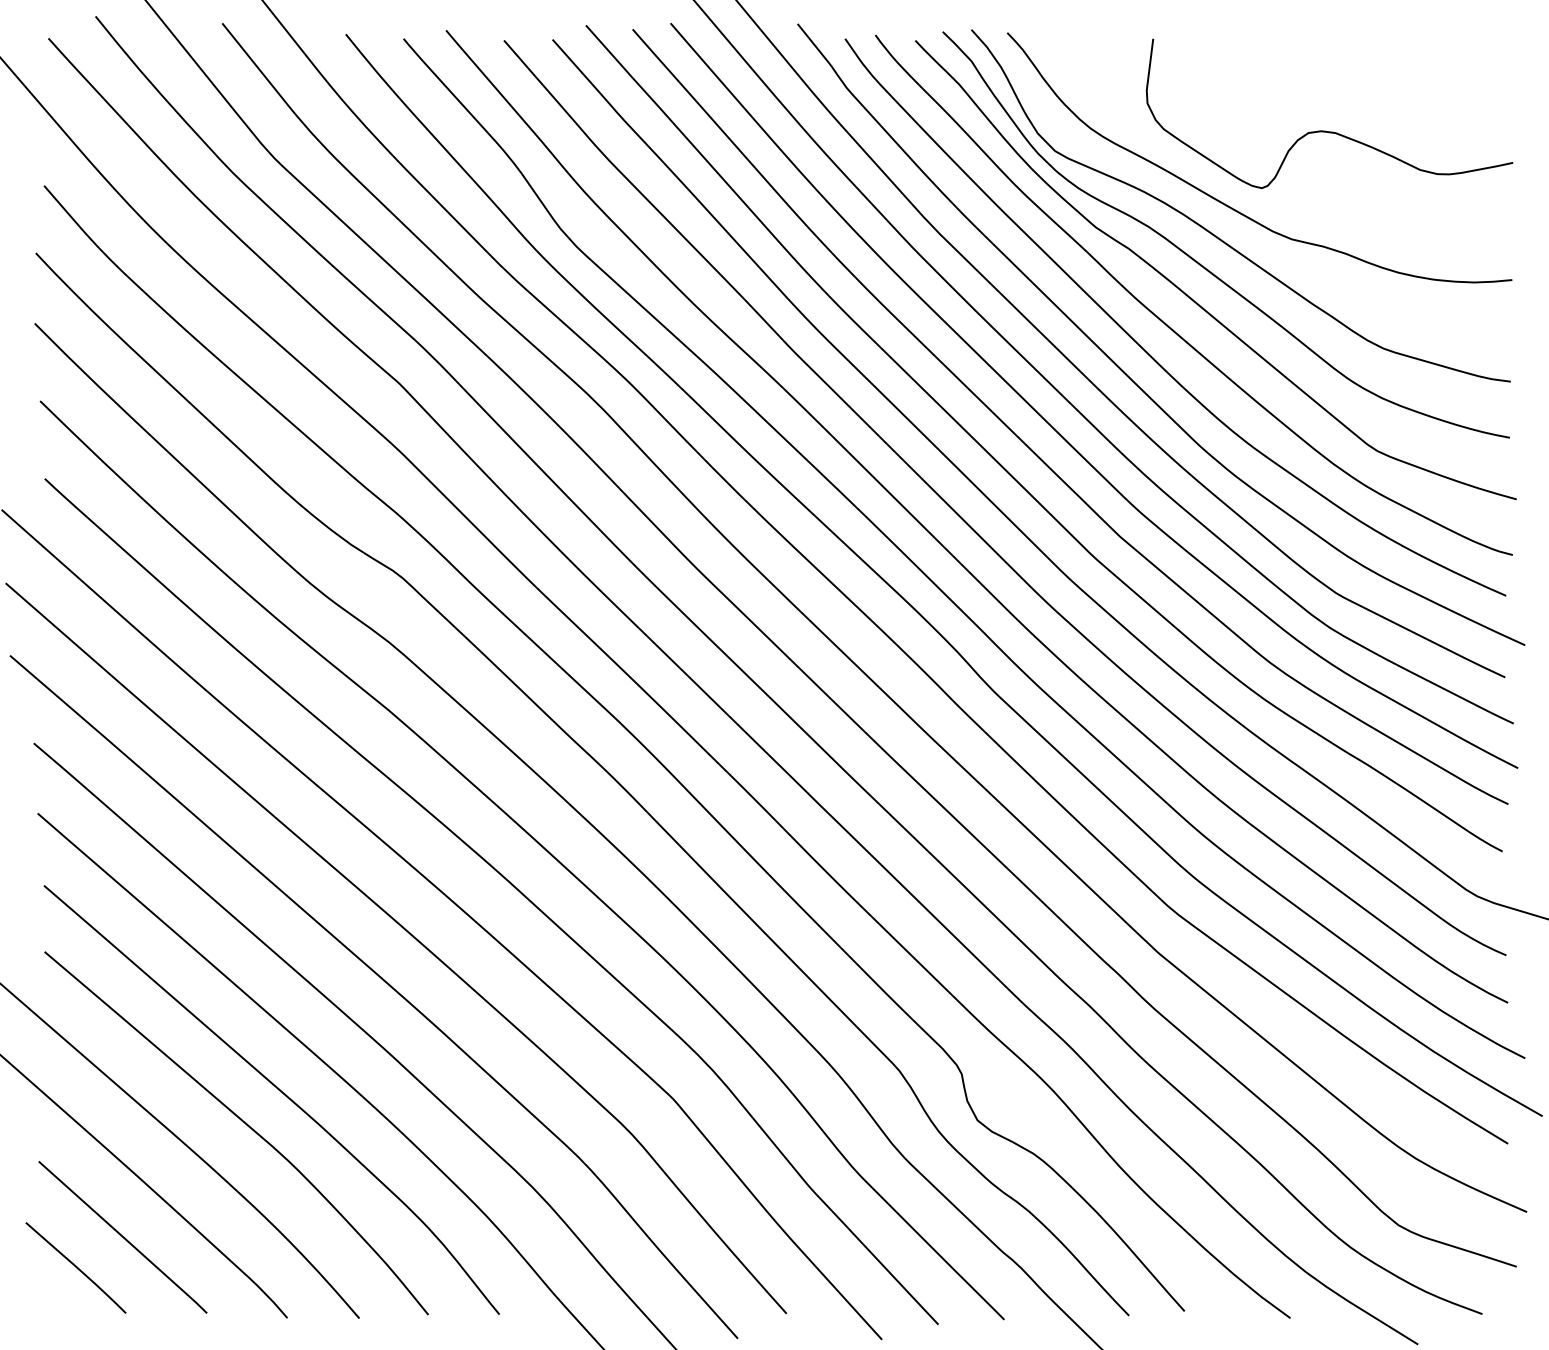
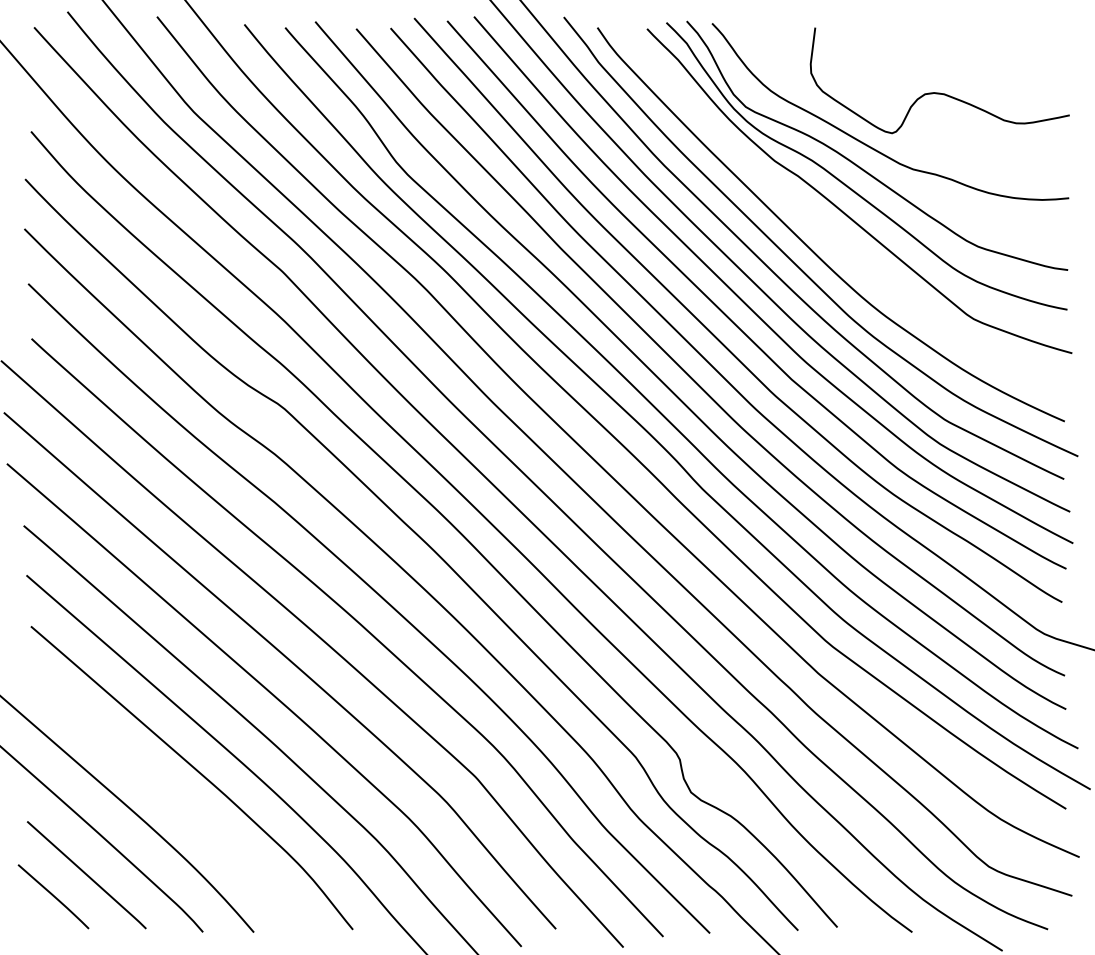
curve: (1165, 322) -> (823, 228), removed
curve: (245, 1124) -> (173, 795), removed

